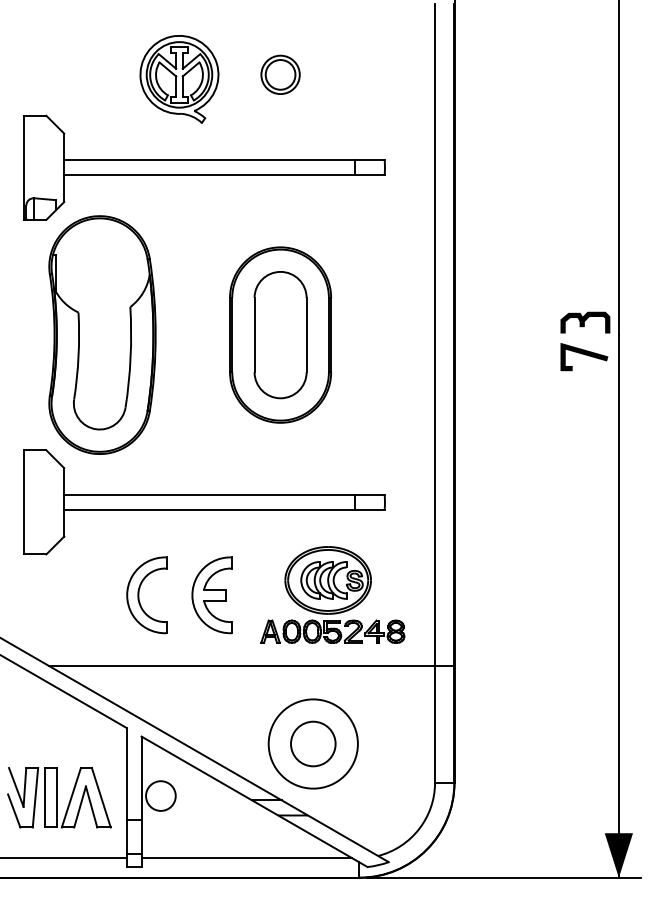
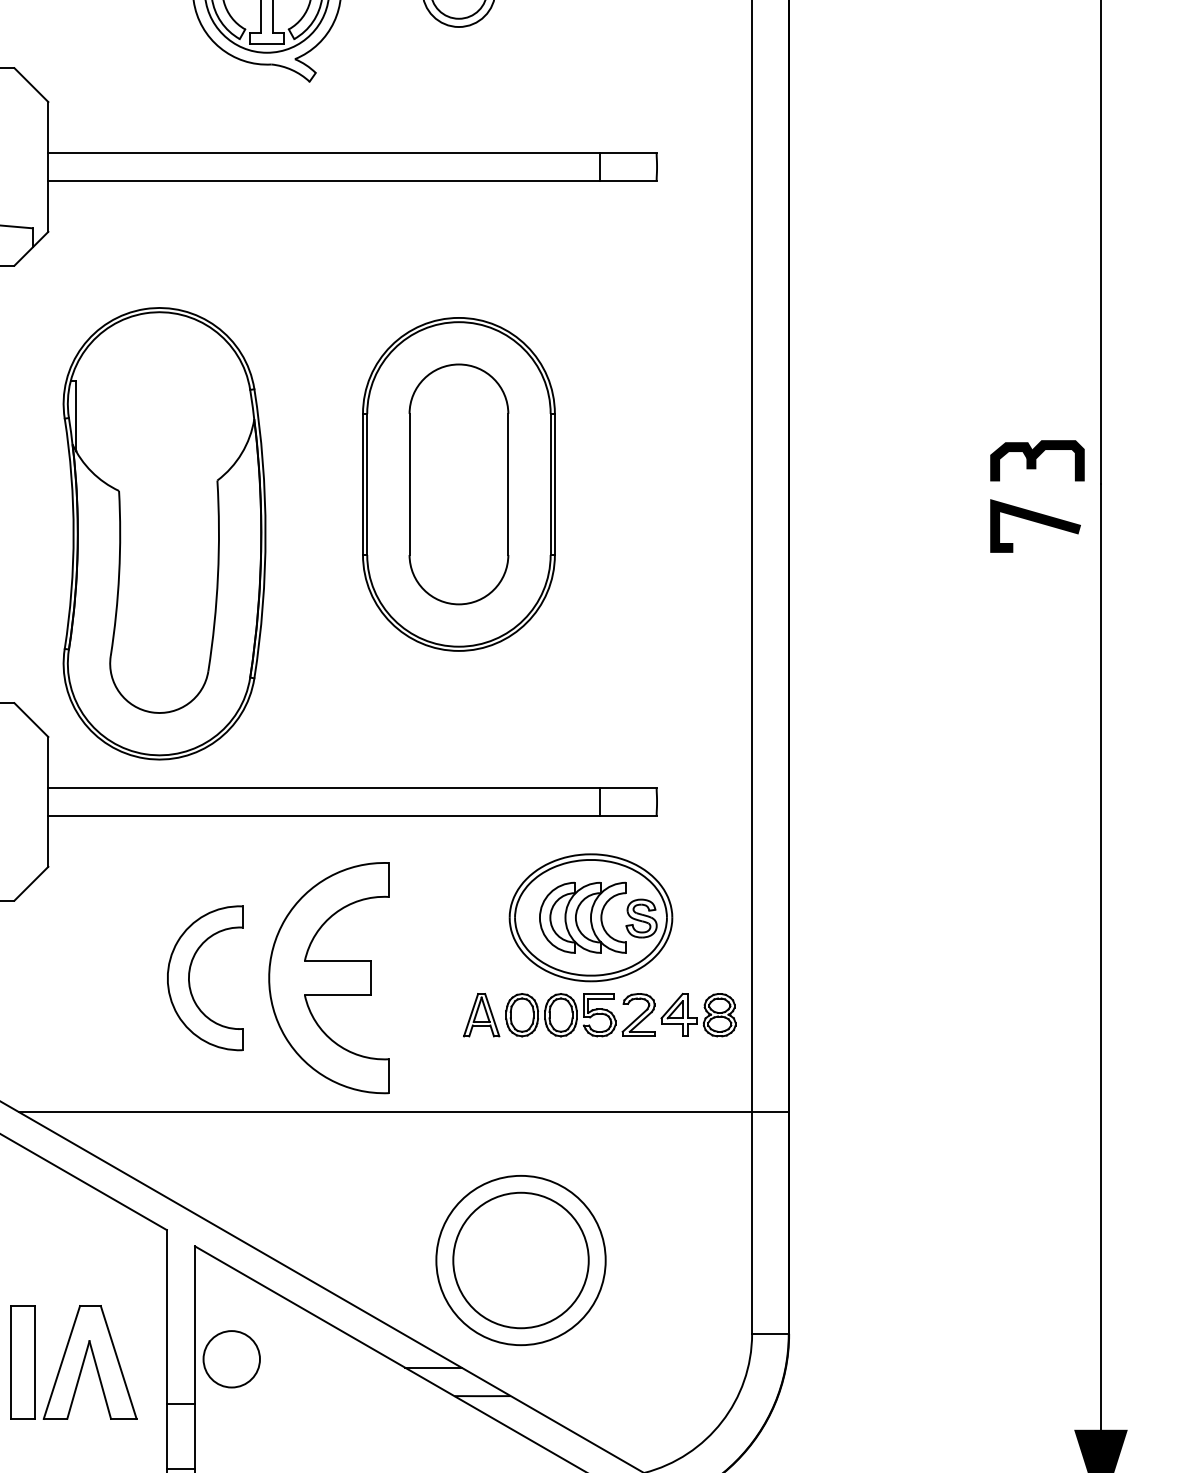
part: (102, 334) -> (164, 532), moved
part: (332, 594) -> (599, 944), moved
part: (211, 595) -> (327, 978), size x1.6
circle: (313, 743) -> (521, 1259), size x1.6

